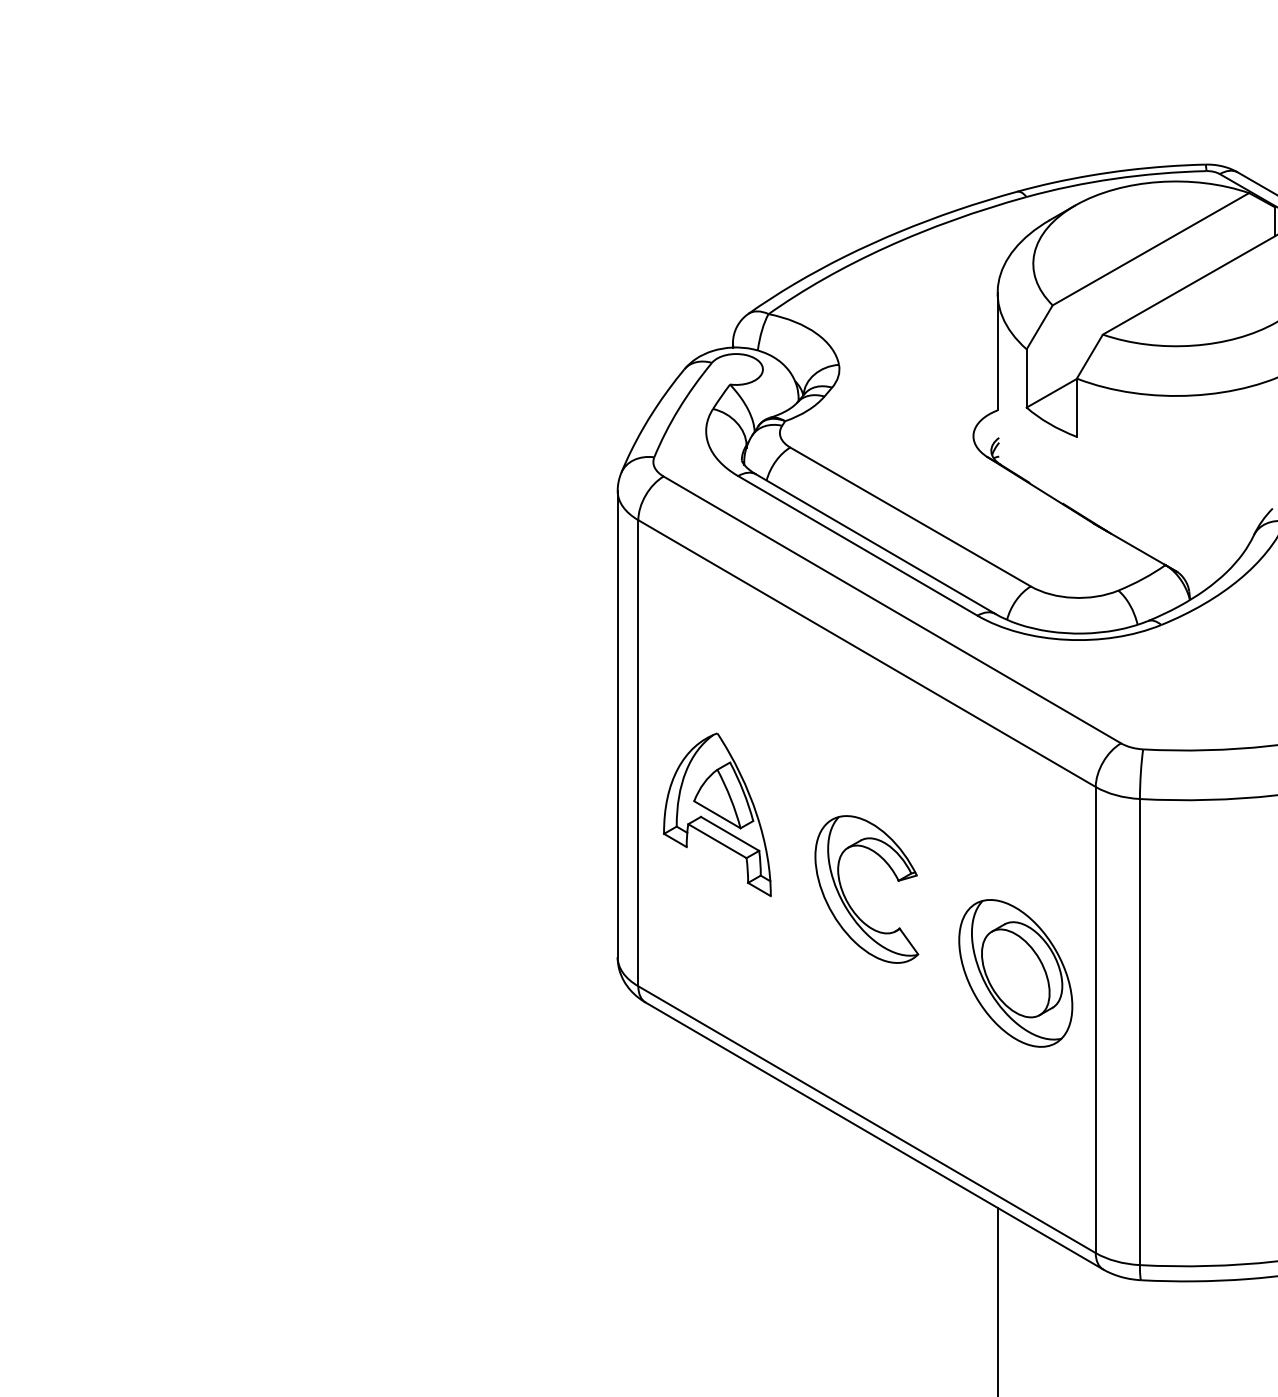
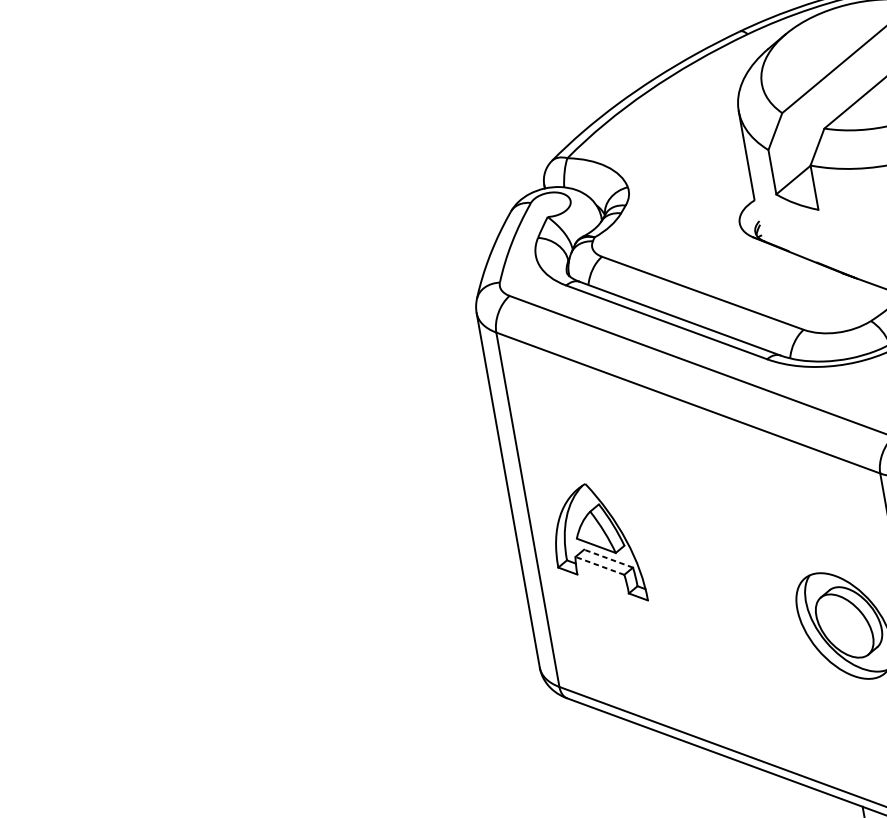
line: (730, 833) -> (608, 558), solid -> dashed
line: (717, 841) -> (600, 566), solid -> dashed
part: (846, 897) -> (705, 591), removed

